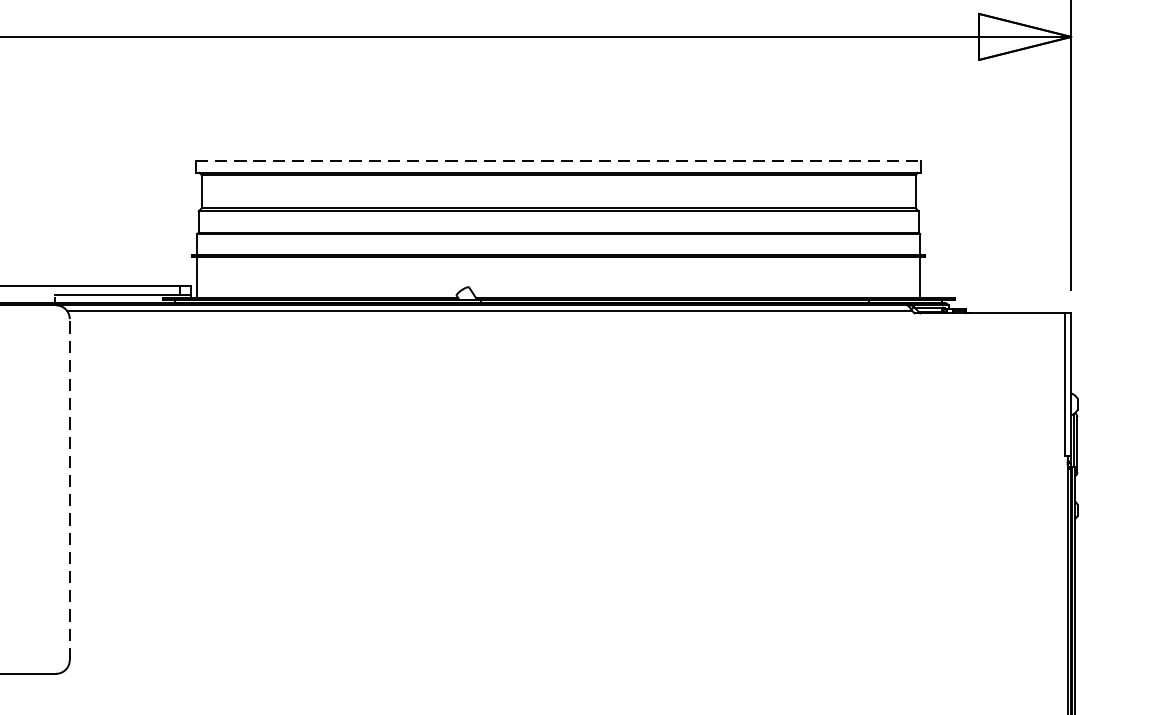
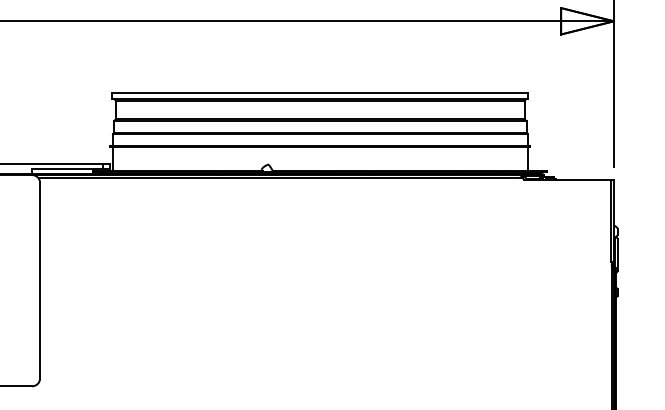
line: (559, 161) -> (320, 92), dashed -> solid
line: (70, 489) -> (40, 280), dashed -> solid

